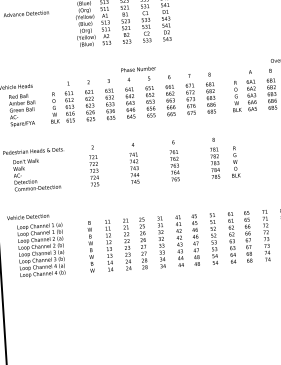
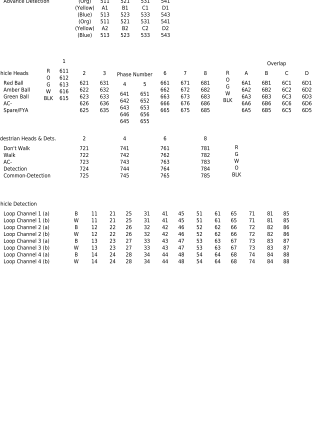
text: (139, 92) -> (134, 97), moved
text: (236, 95) -> (227, 85), moved
text: (62, 102) -> (56, 79), moved
text: (235, 161) -> (236, 160), moved

